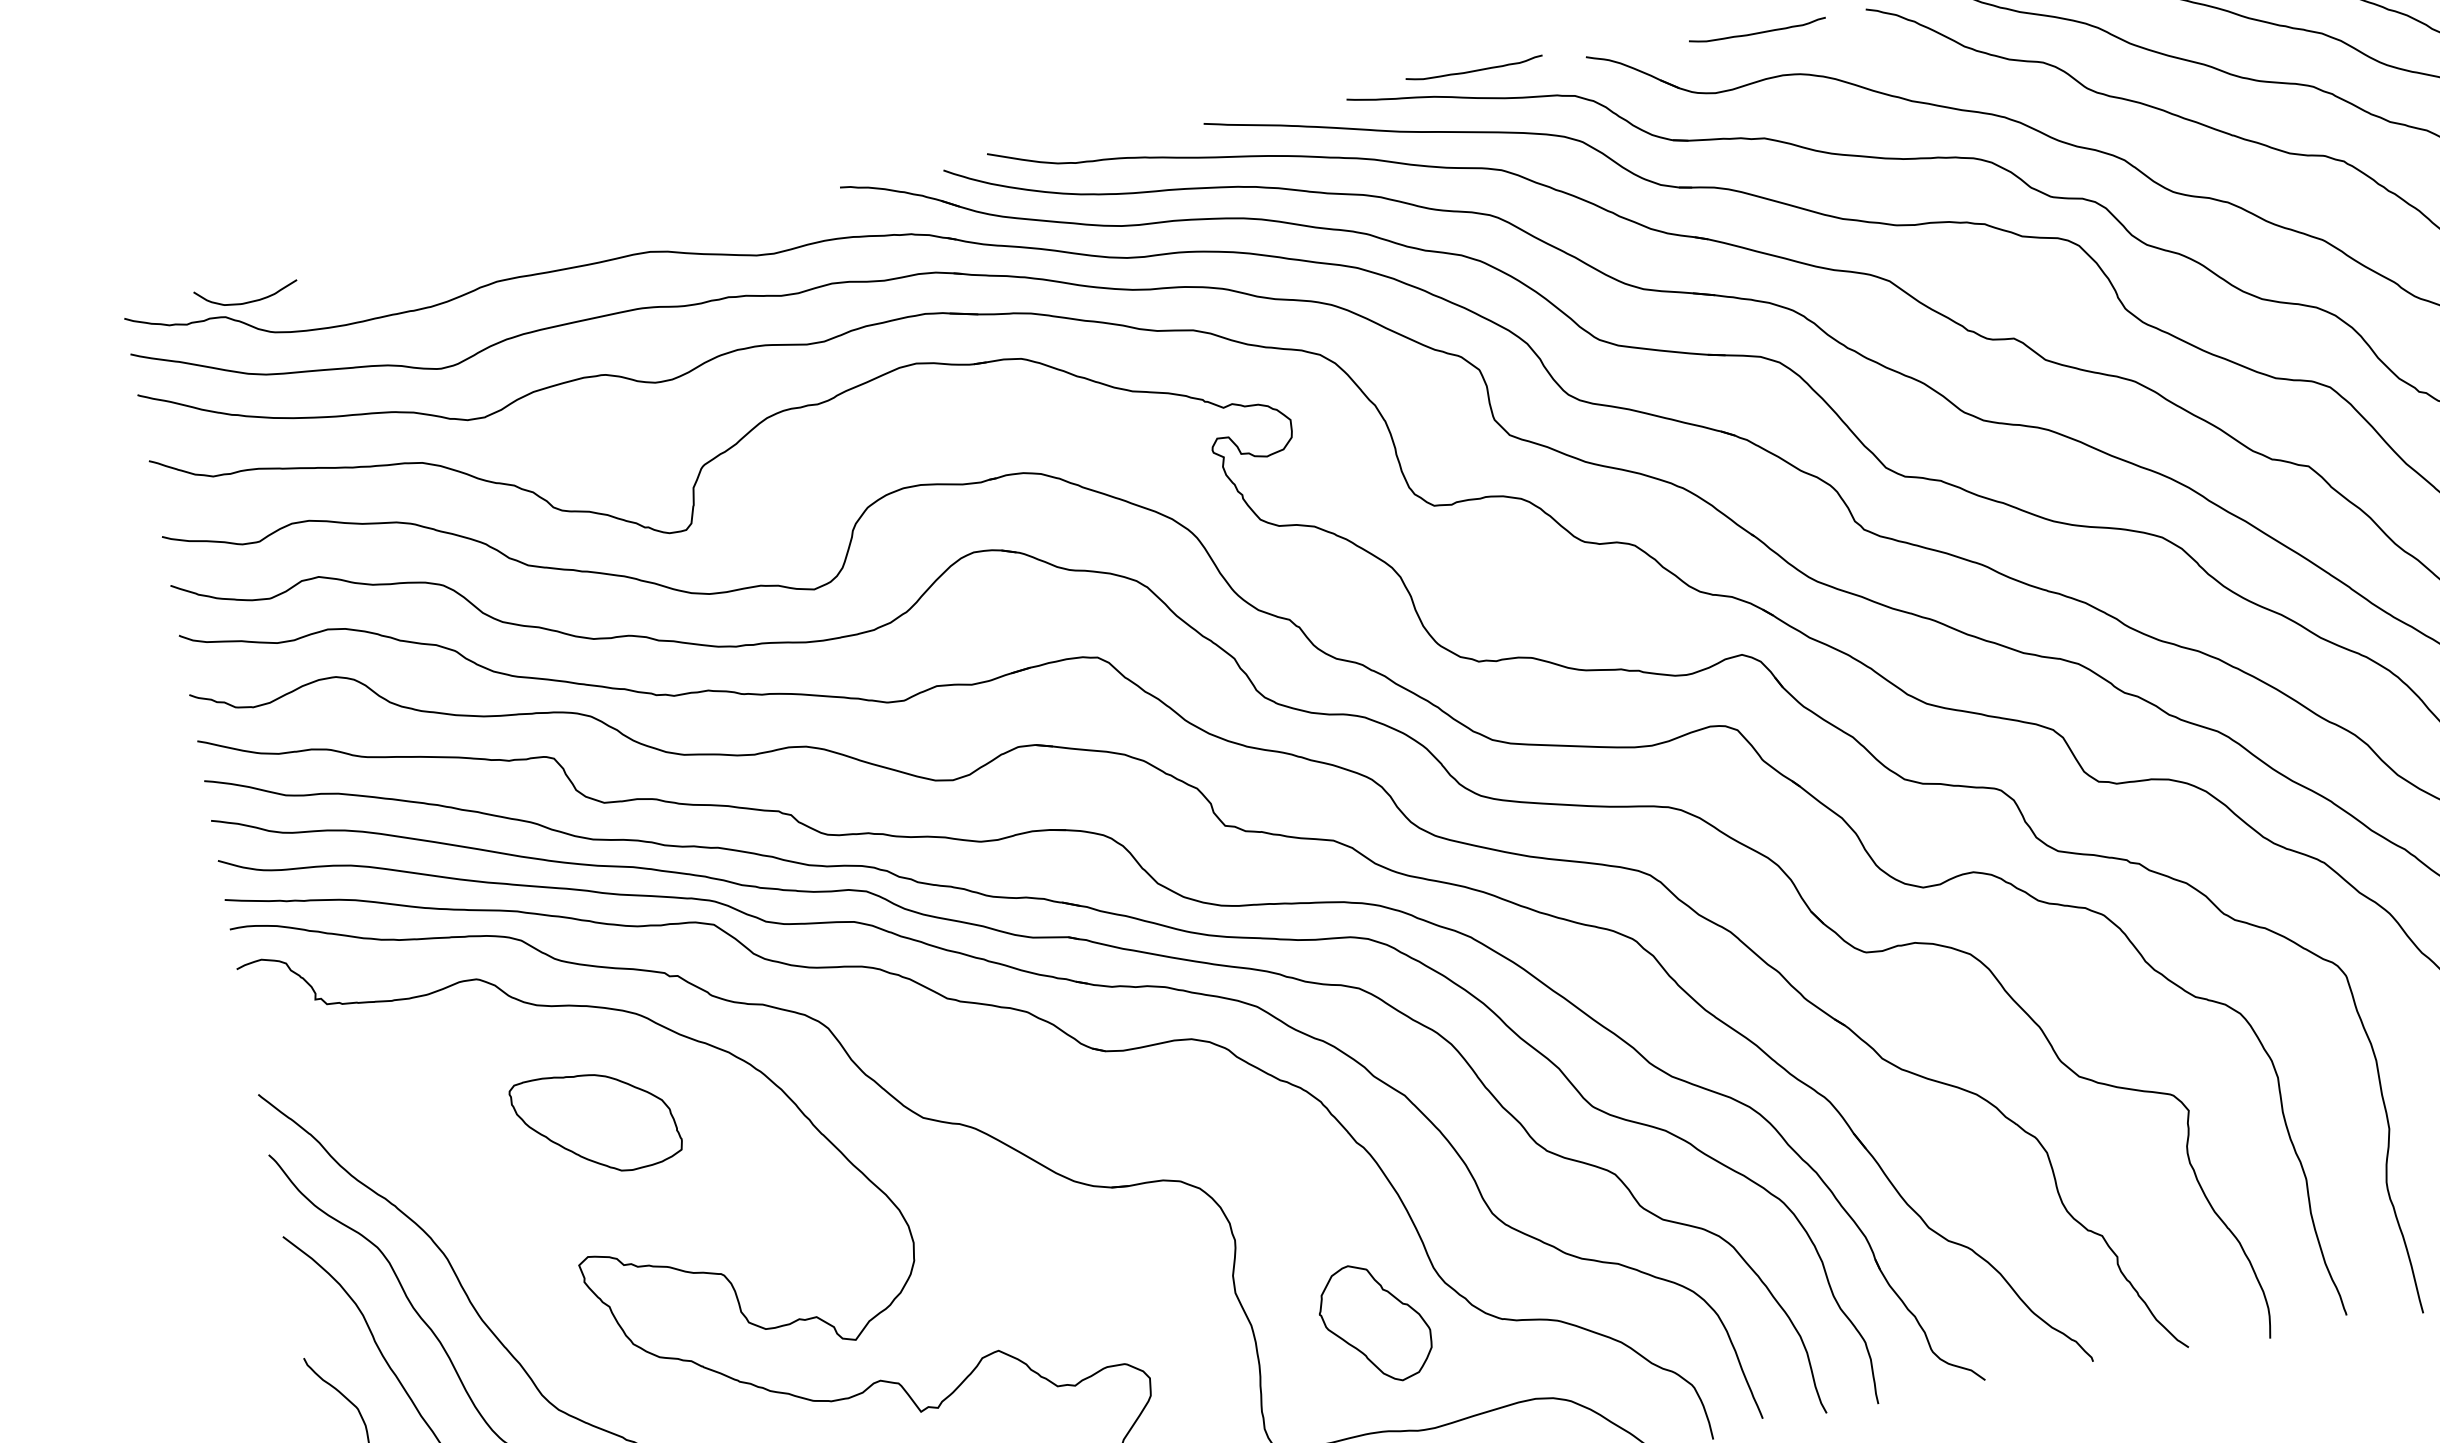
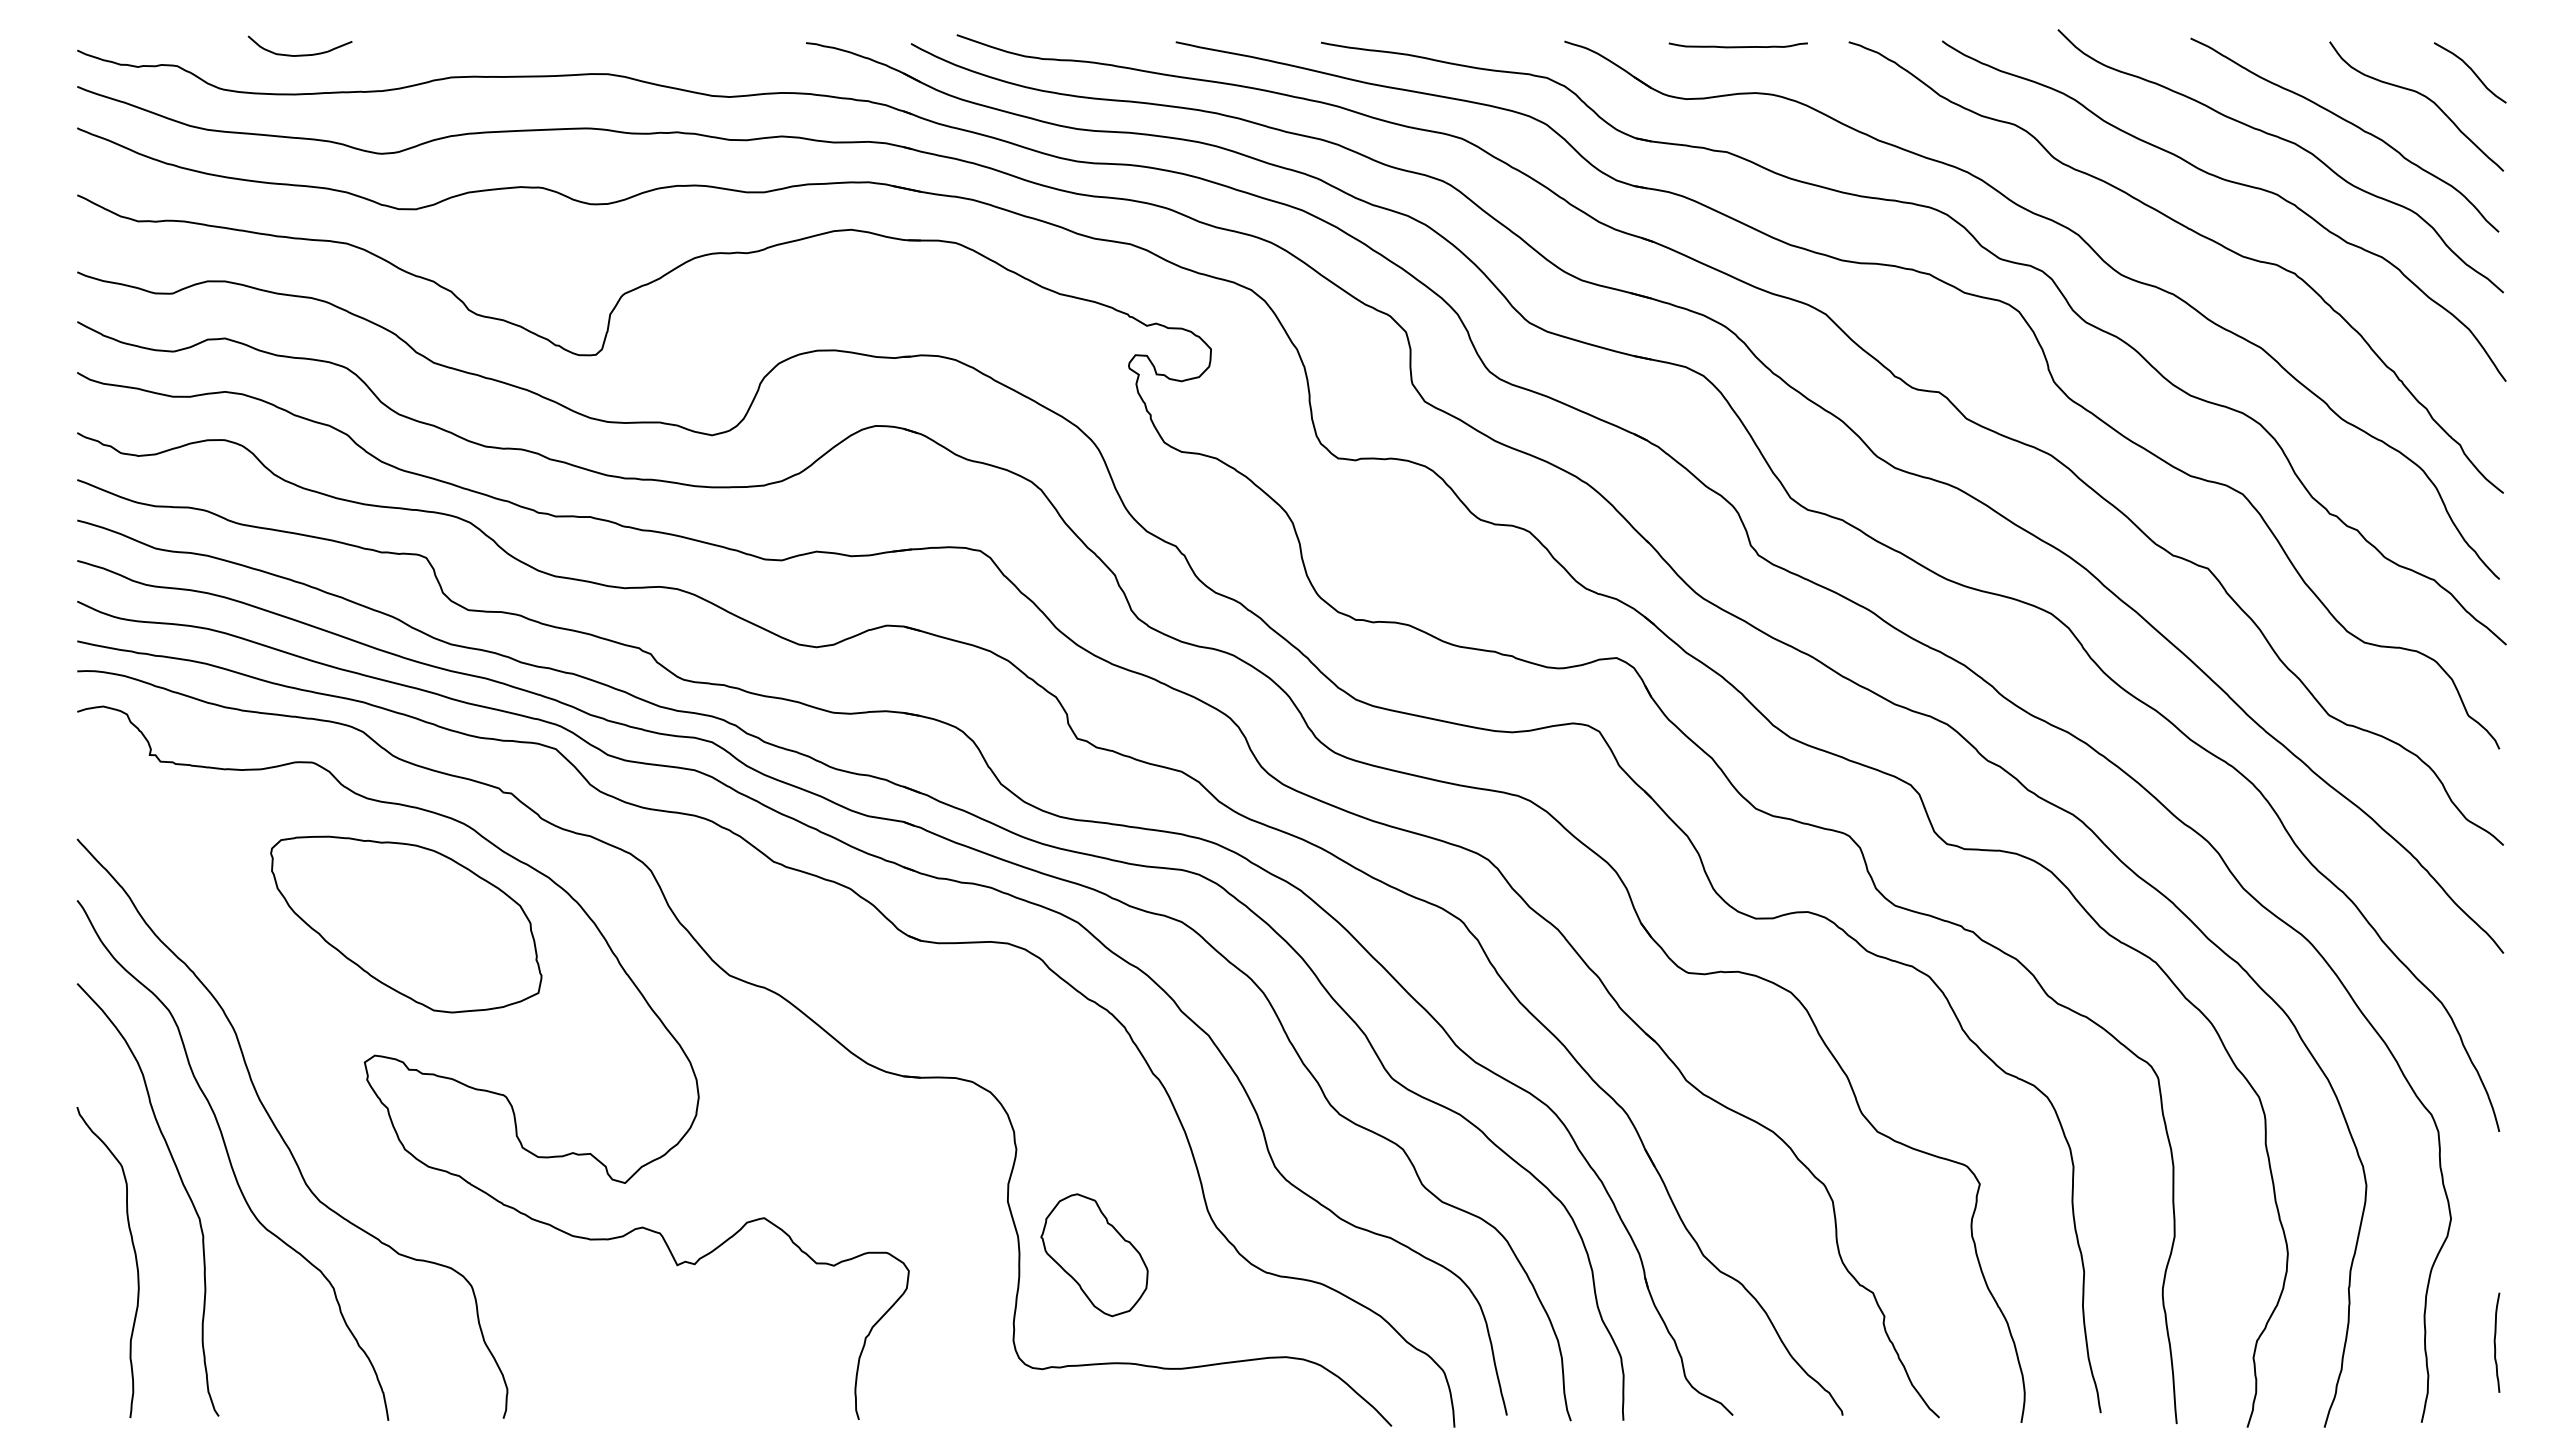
curve: (1473, 70) -> (1451, 35), removed
curve: (247, 301) -> (299, 54), moved
part: (596, 1122) -> (406, 924), size x1.67
part: (1375, 1323) -> (1094, 1255), moved

